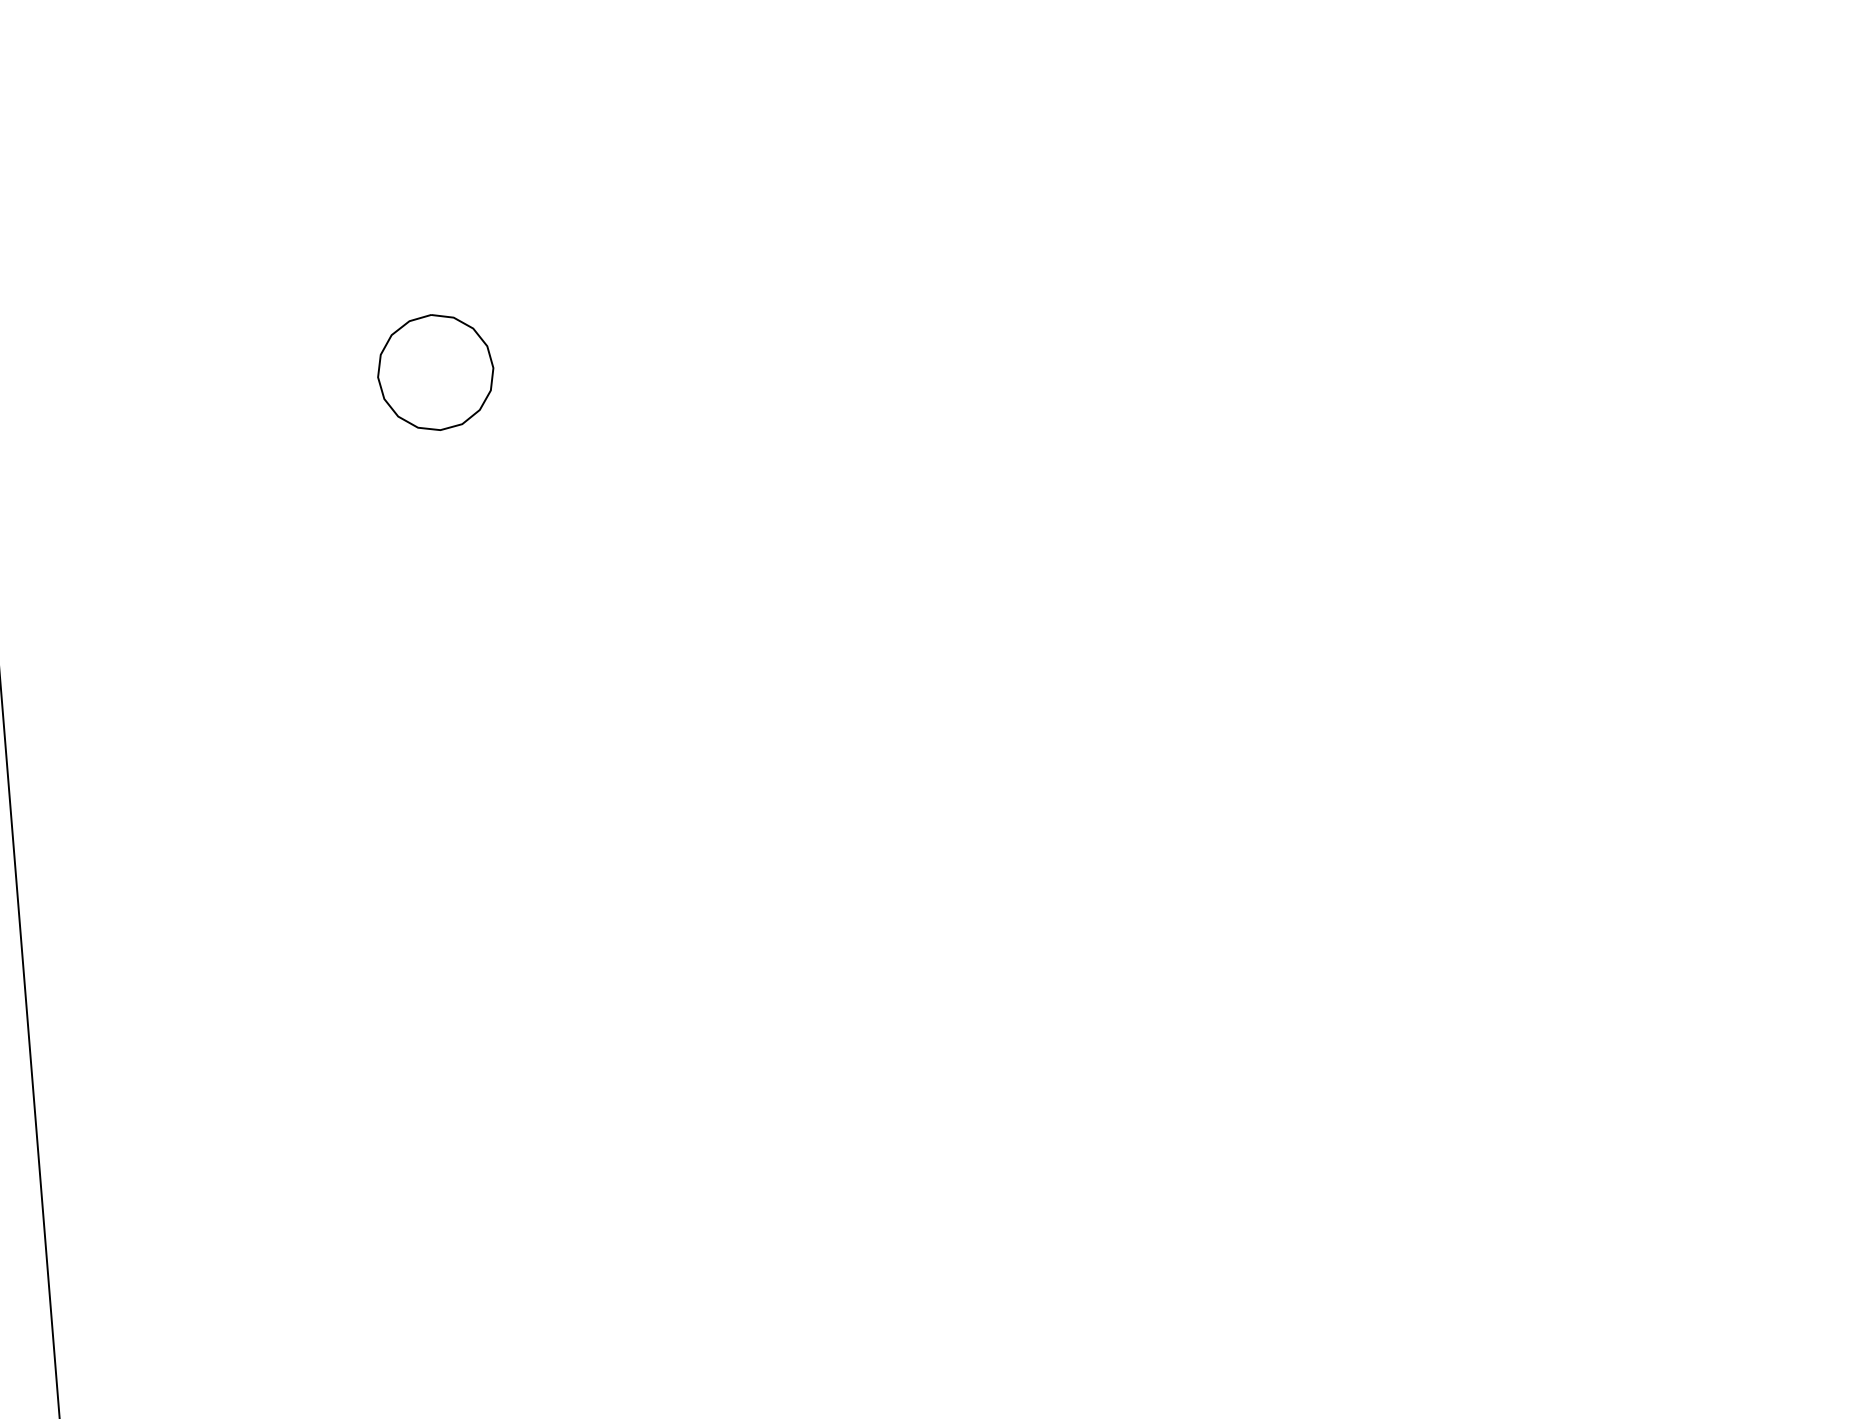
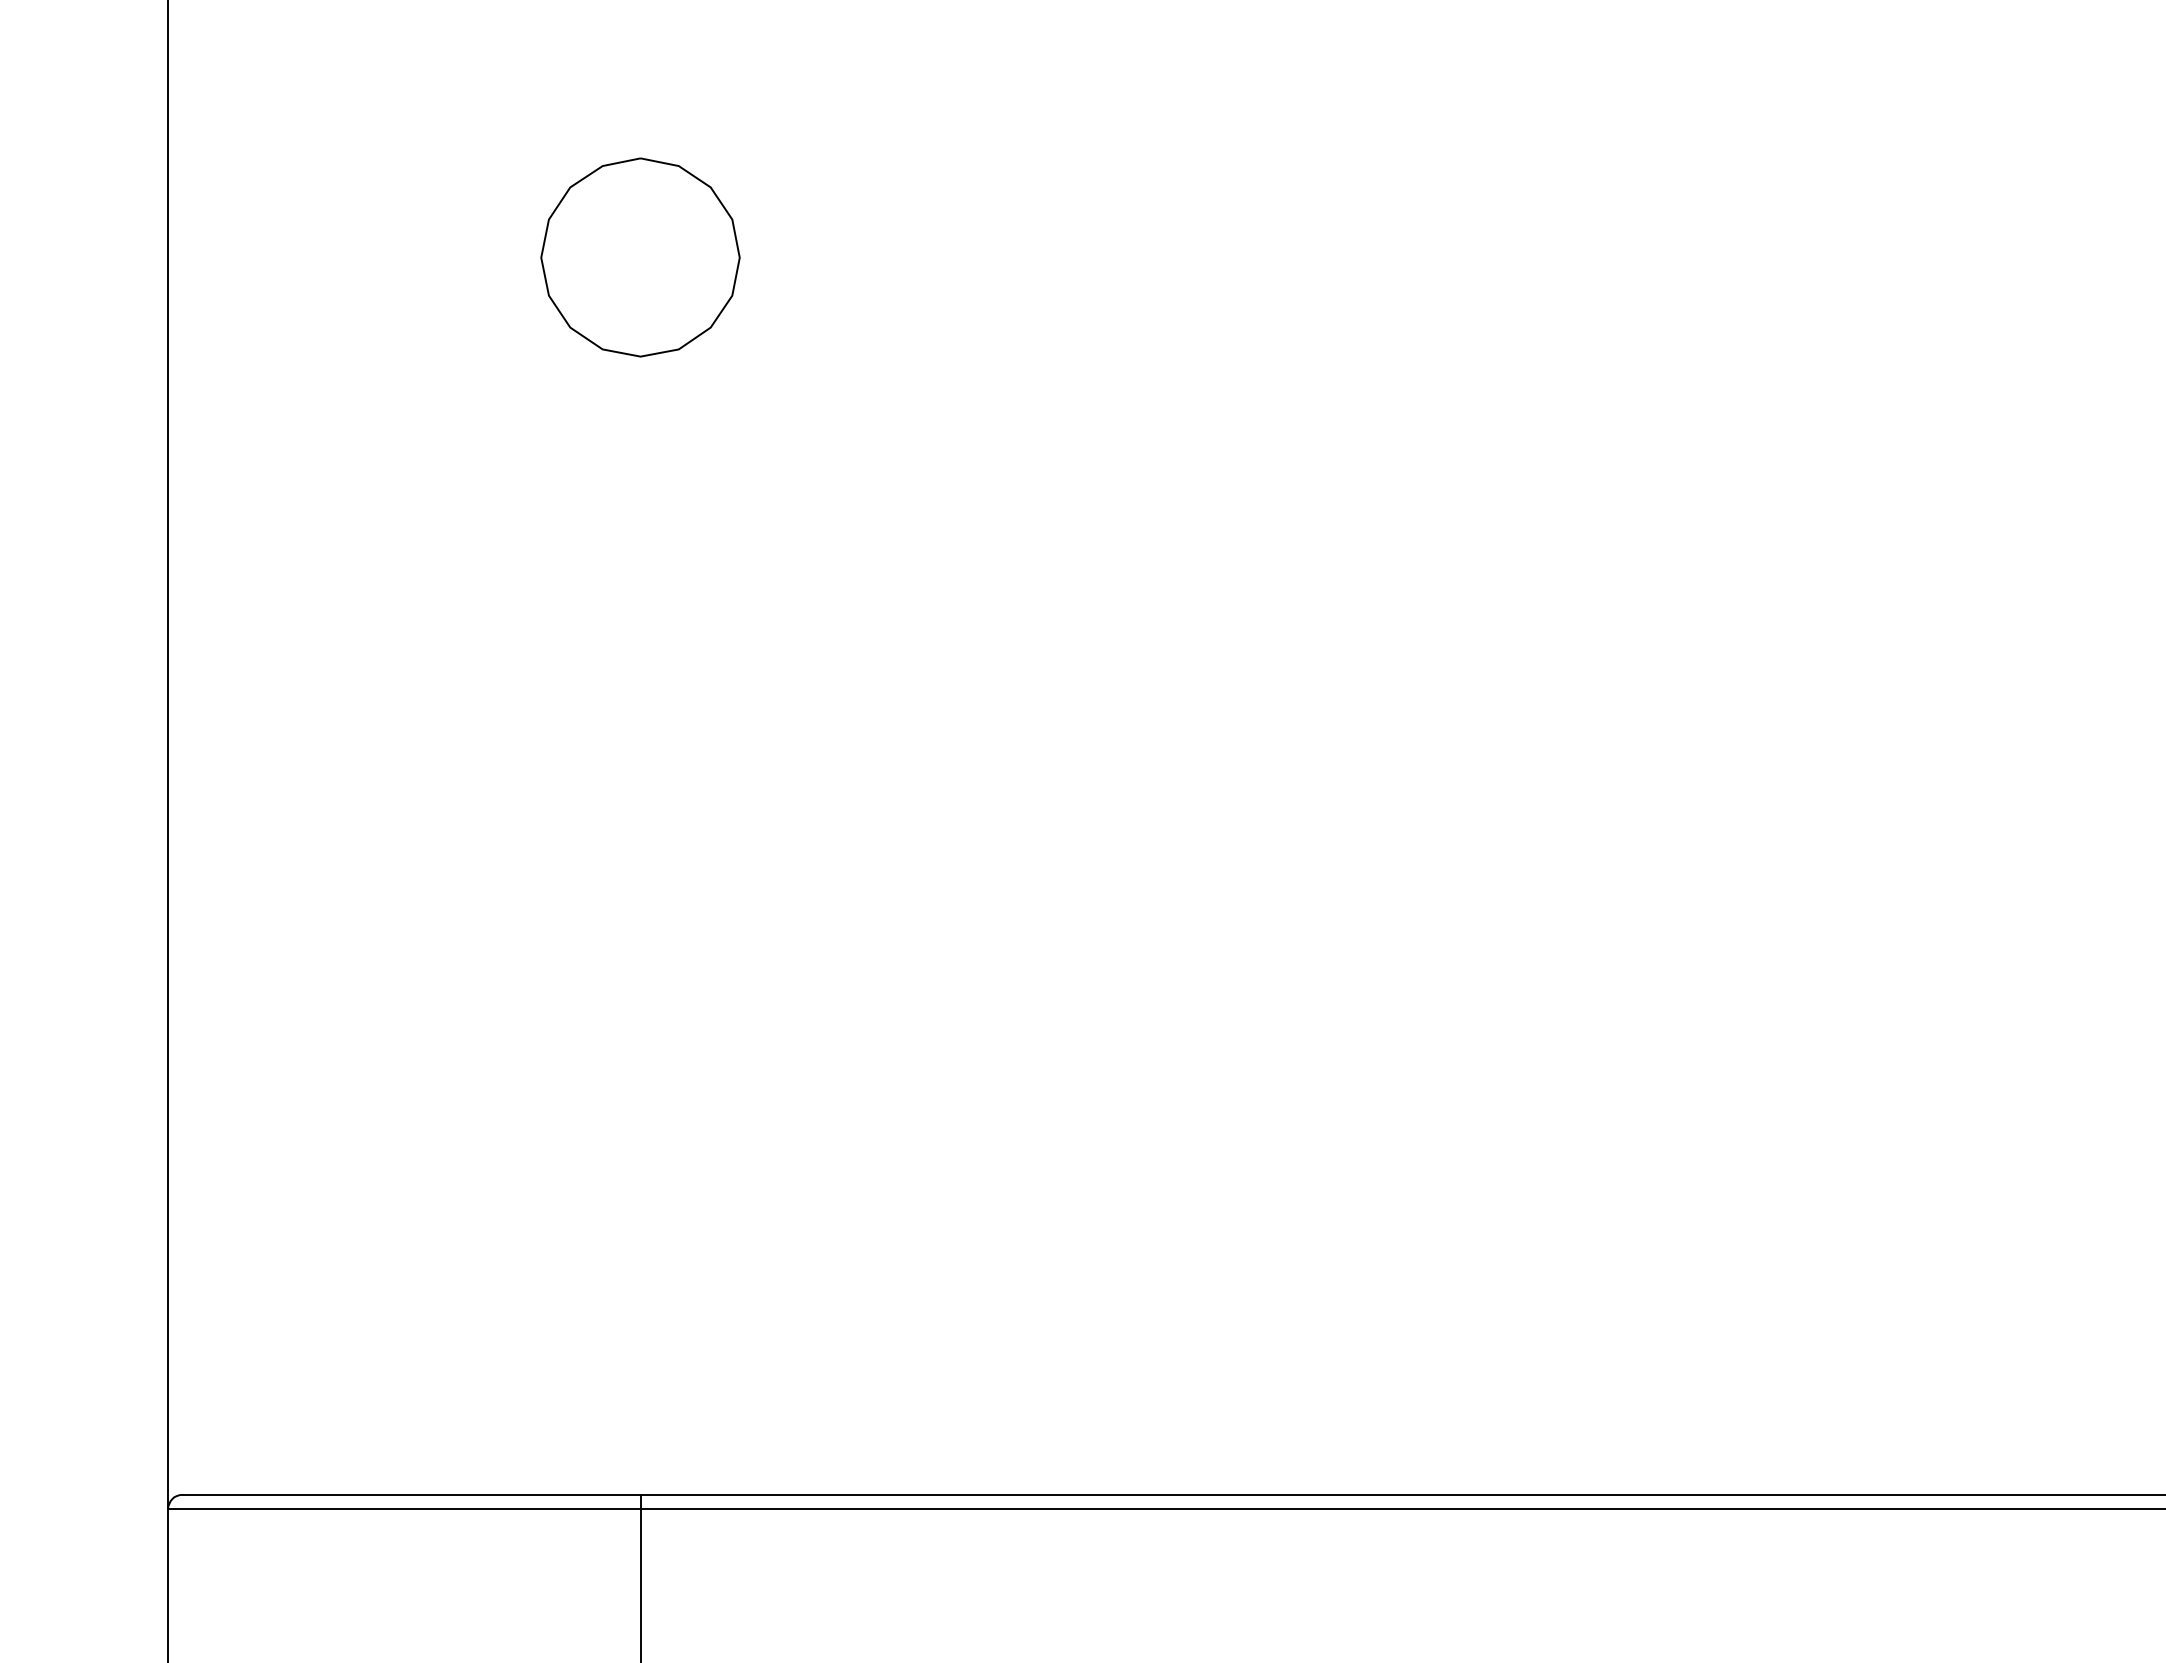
part: (435, 372) -> (640, 257), size x1.67

